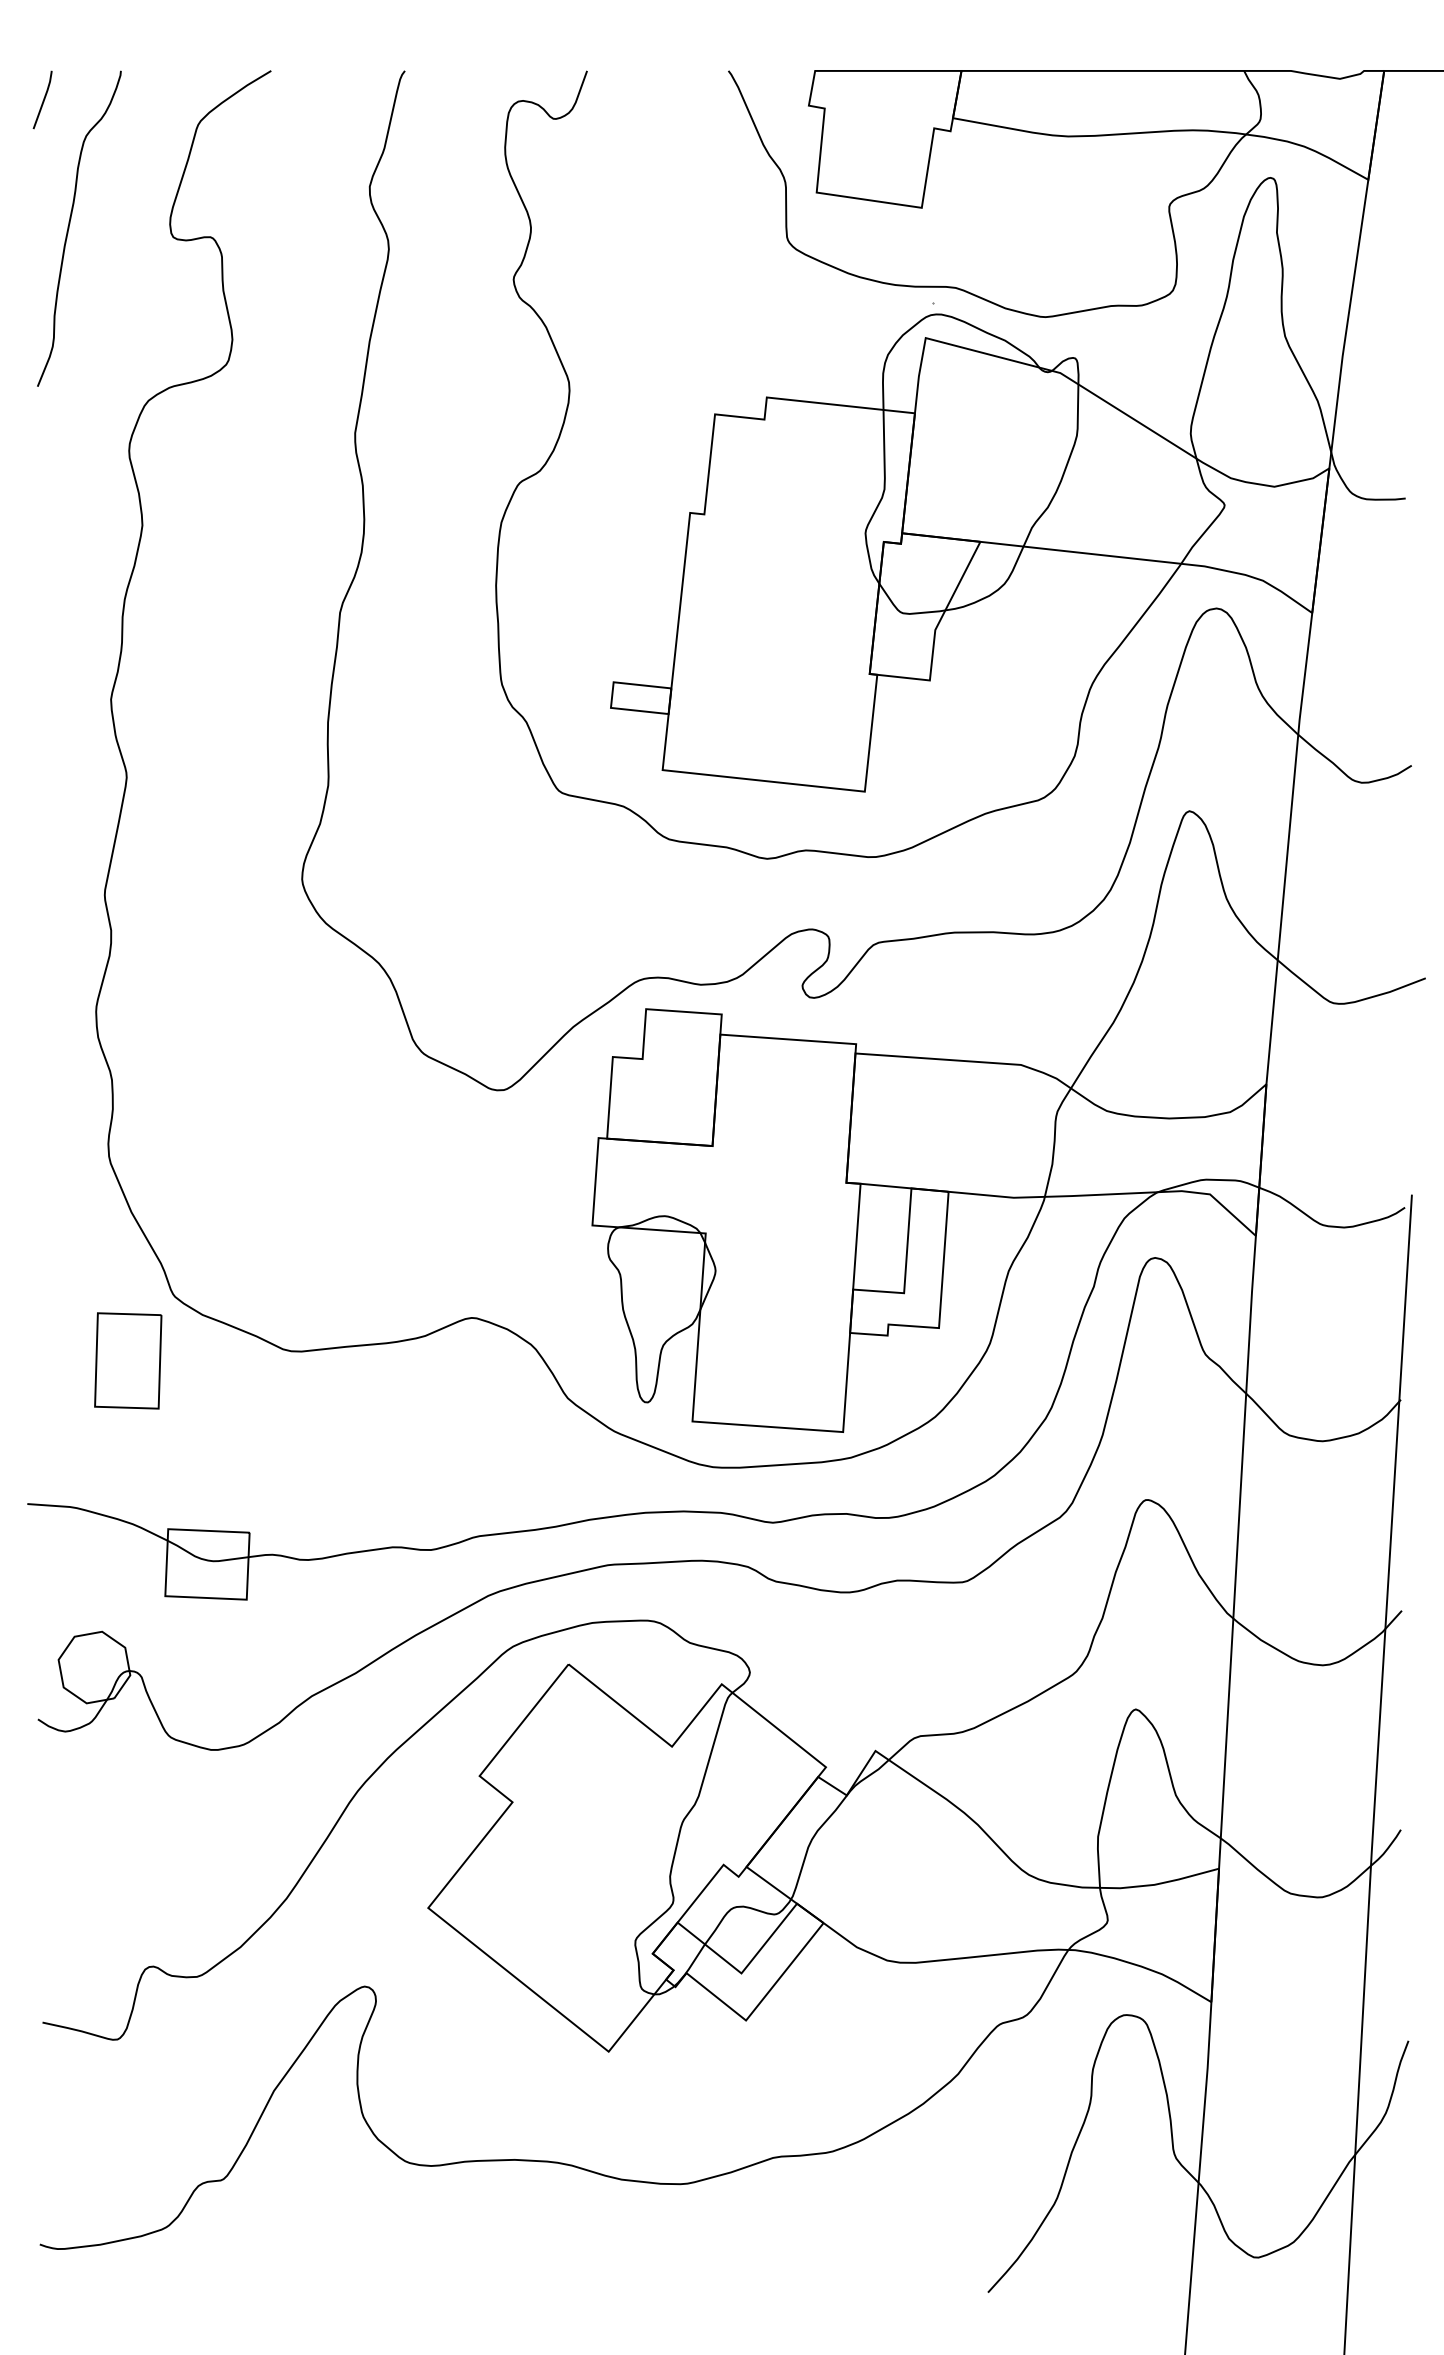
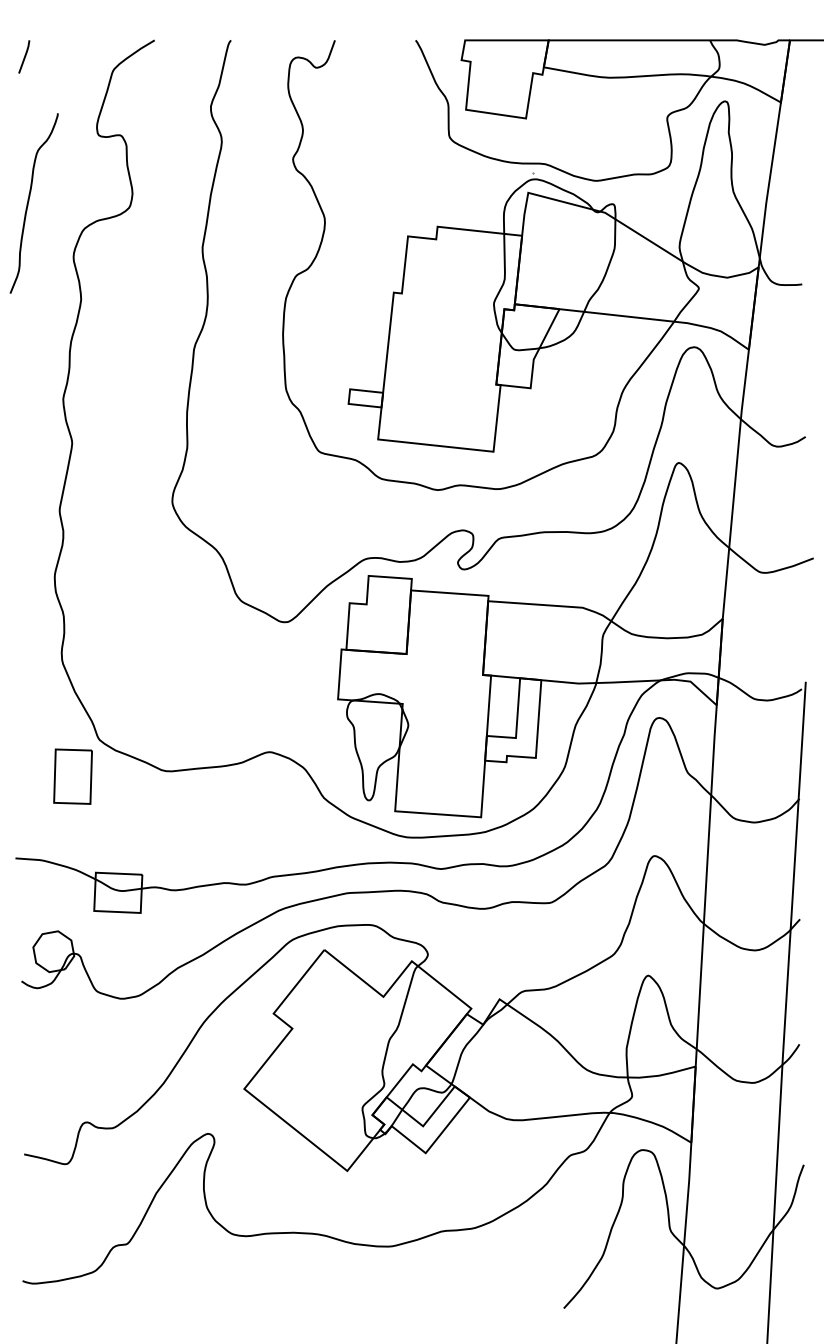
curve: (71, 225) -> (29, 201), moved

